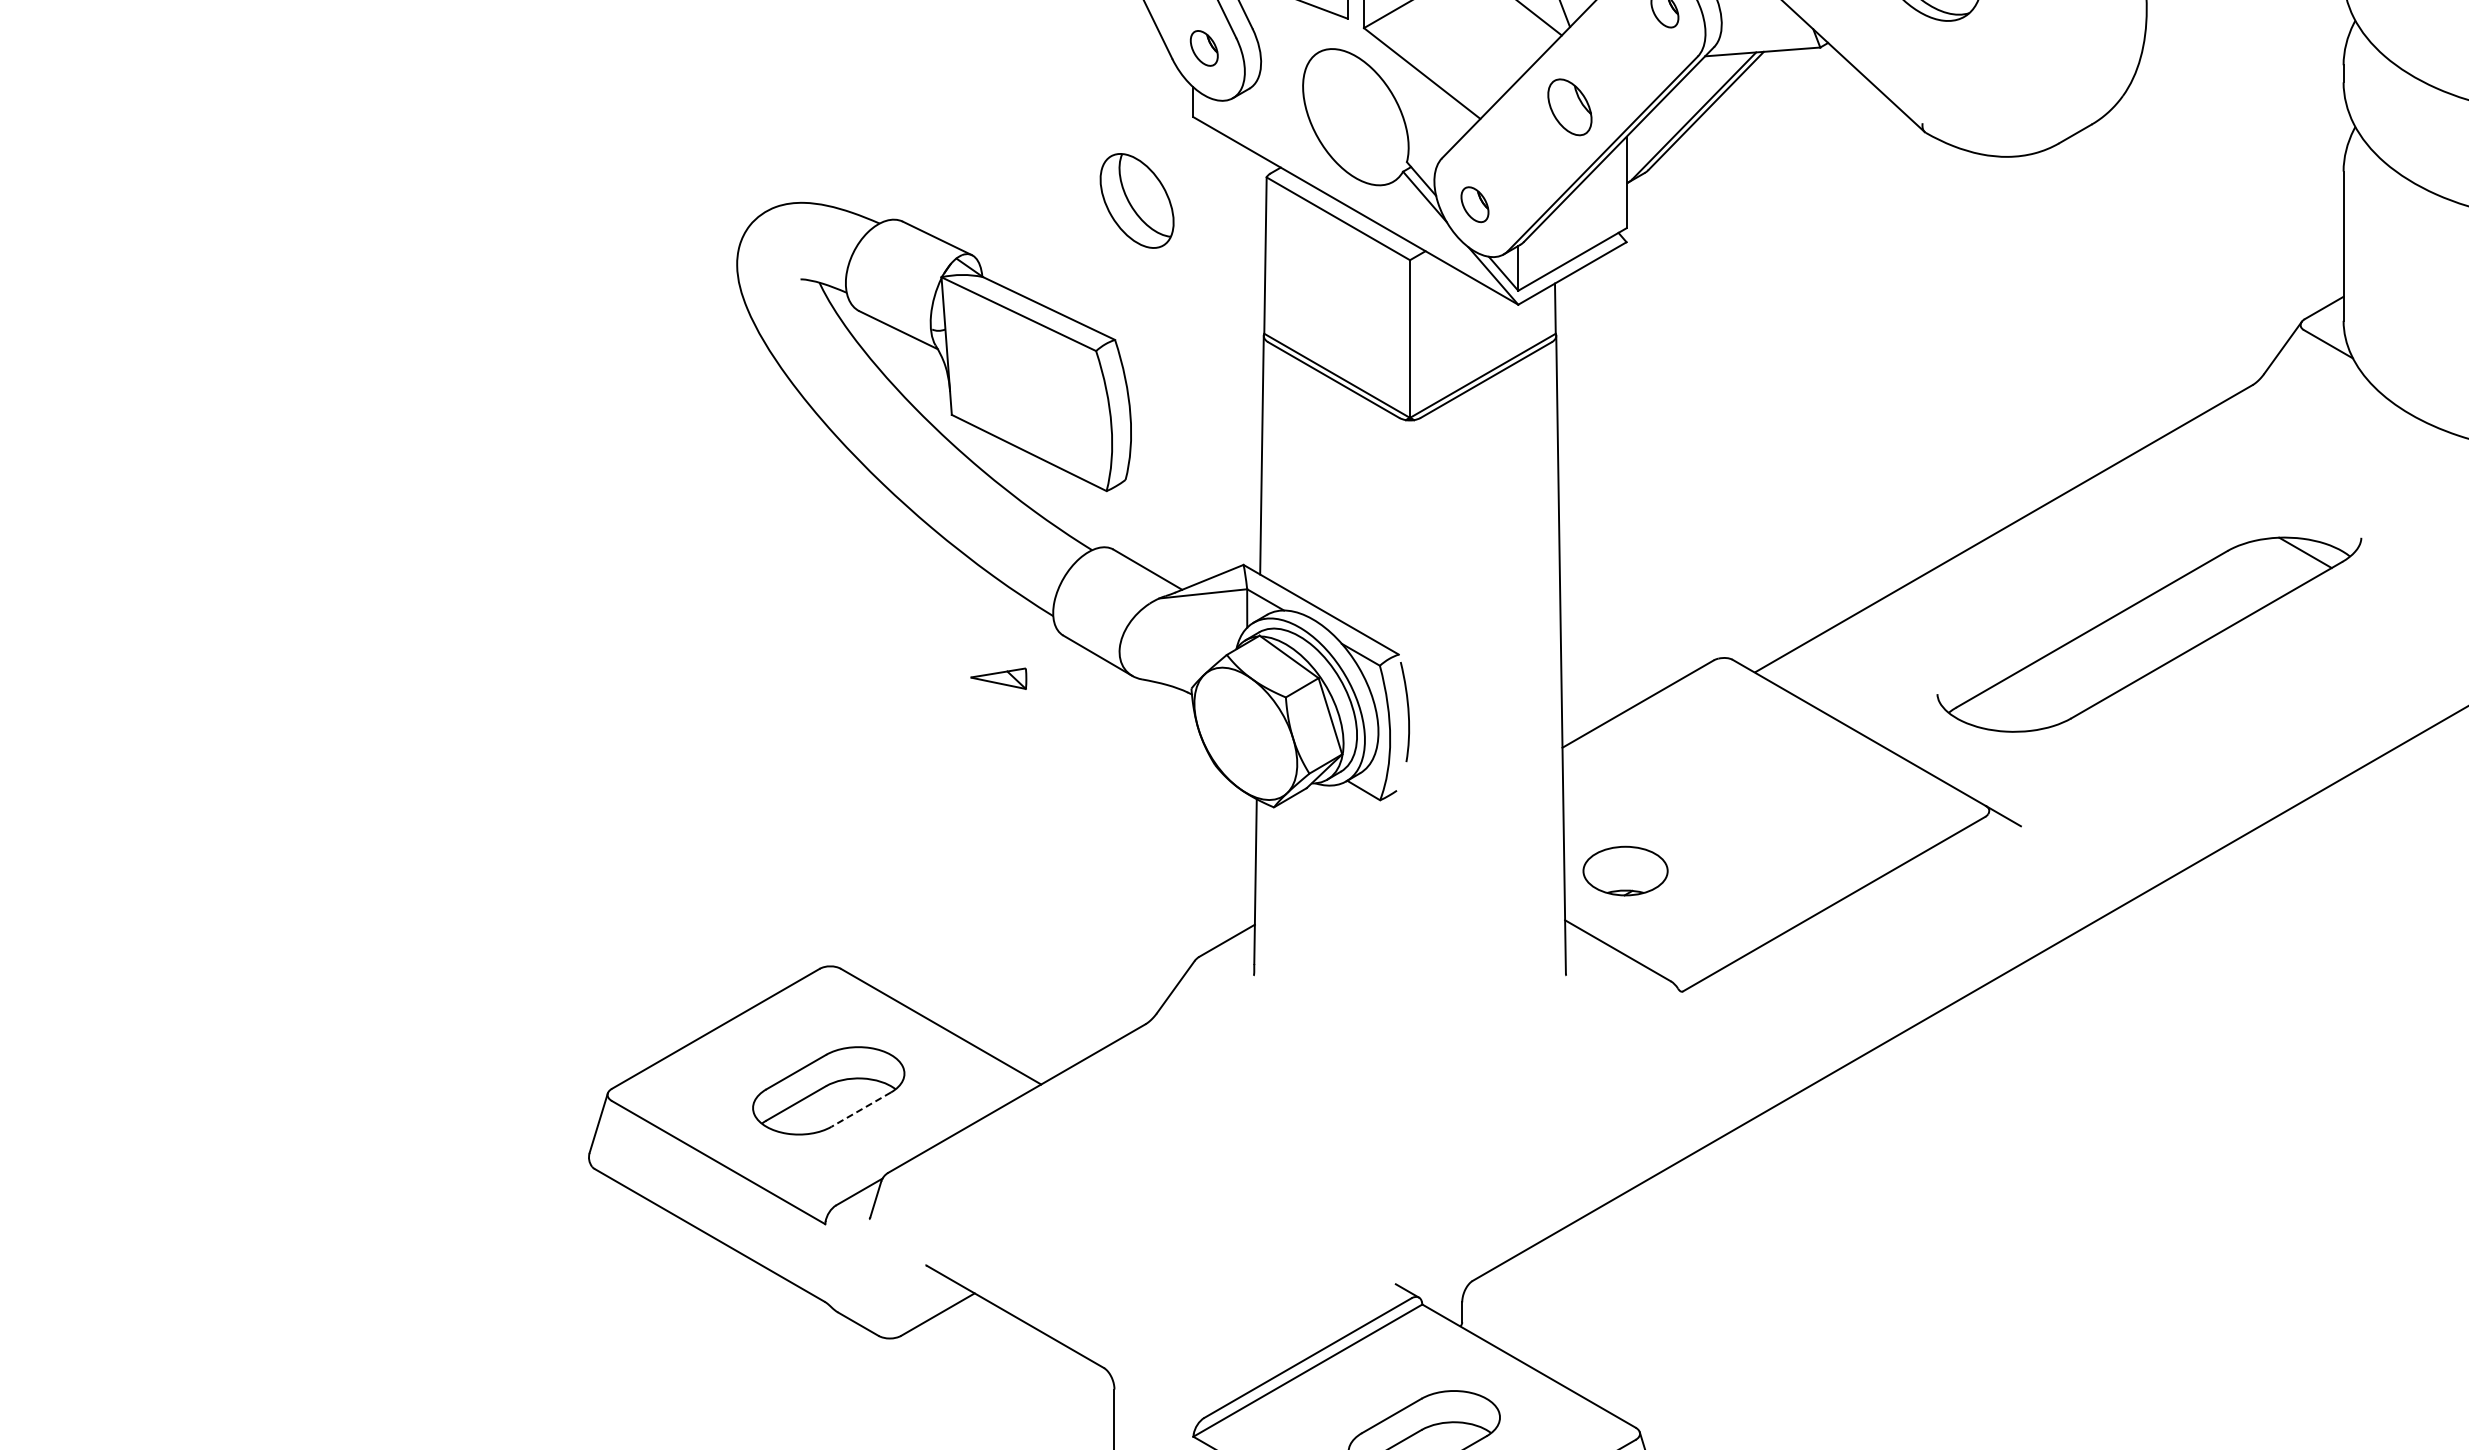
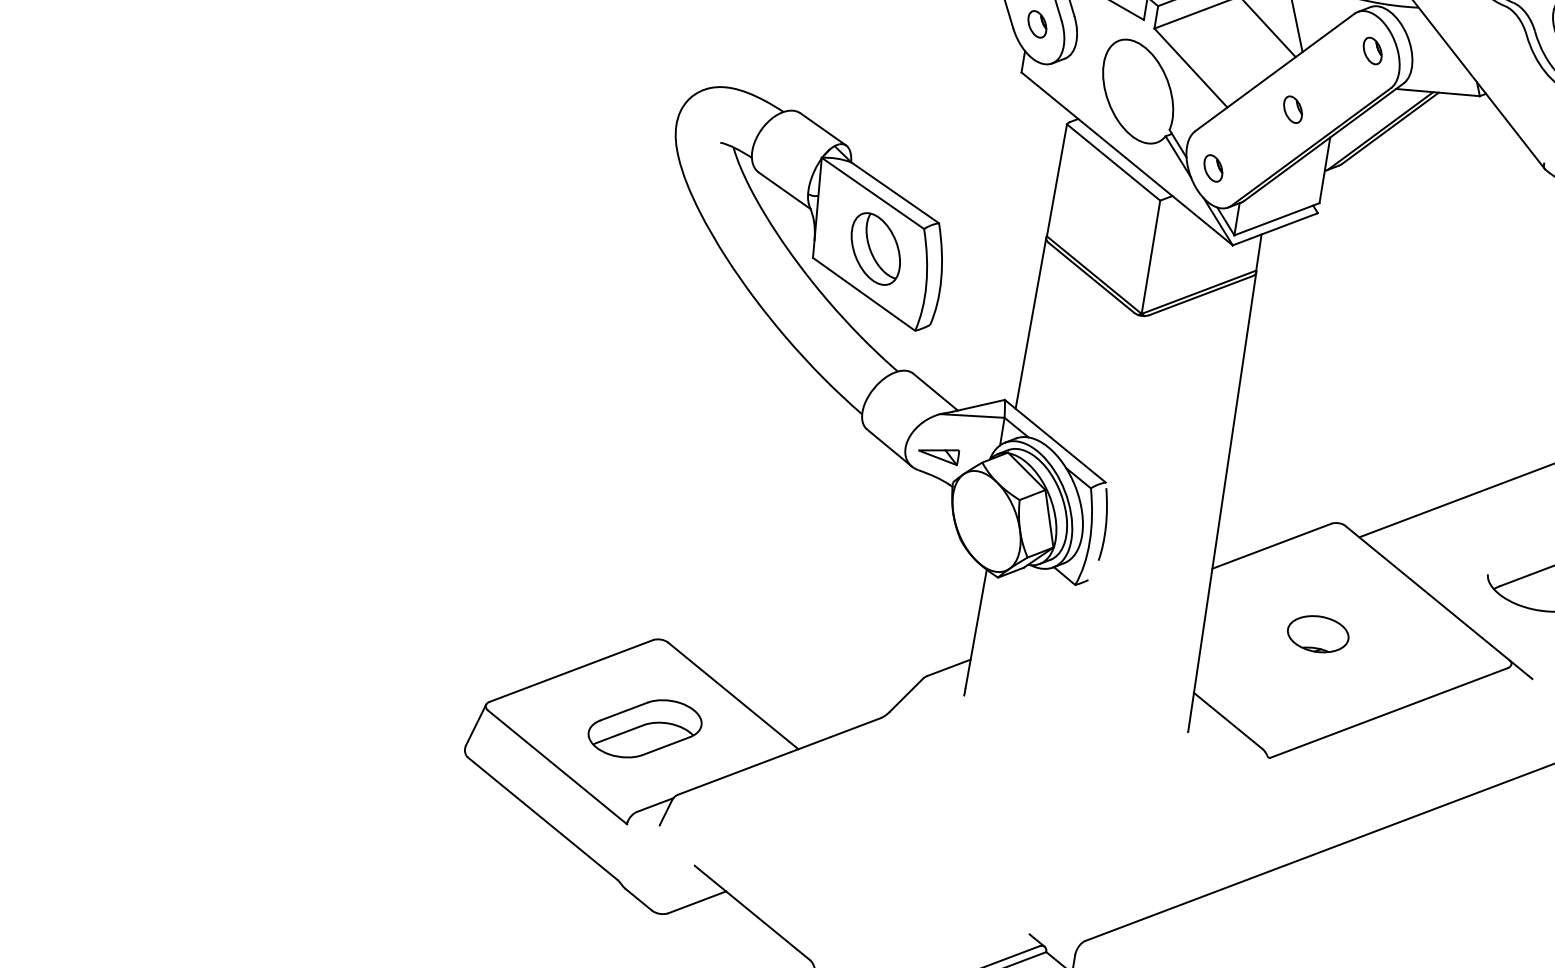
part: (1569, 107) -> (1292, 109), size x0.62
part: (1136, 200) -> (875, 248), moved
part: (998, 678) -> (938, 454), moved
part: (1625, 870) -> (1318, 633), moved
line: (860, 1109) -> (665, 745), dashed -> solid

